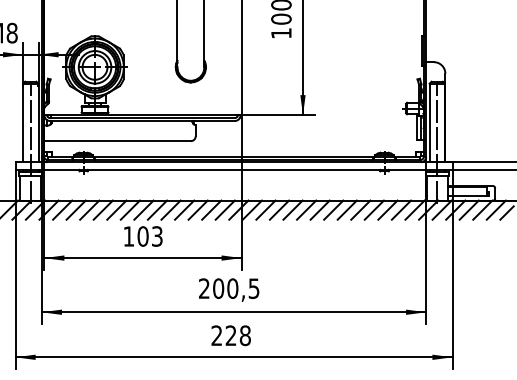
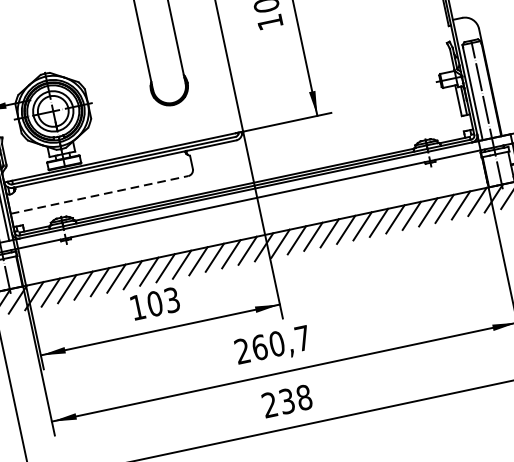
line: (118, 141) -> (100, 195), solid -> dashed
text: (236, 288) -> (281, 342), 200,5 -> 260,7
text: (230, 335) -> (286, 401), 228 -> 238

